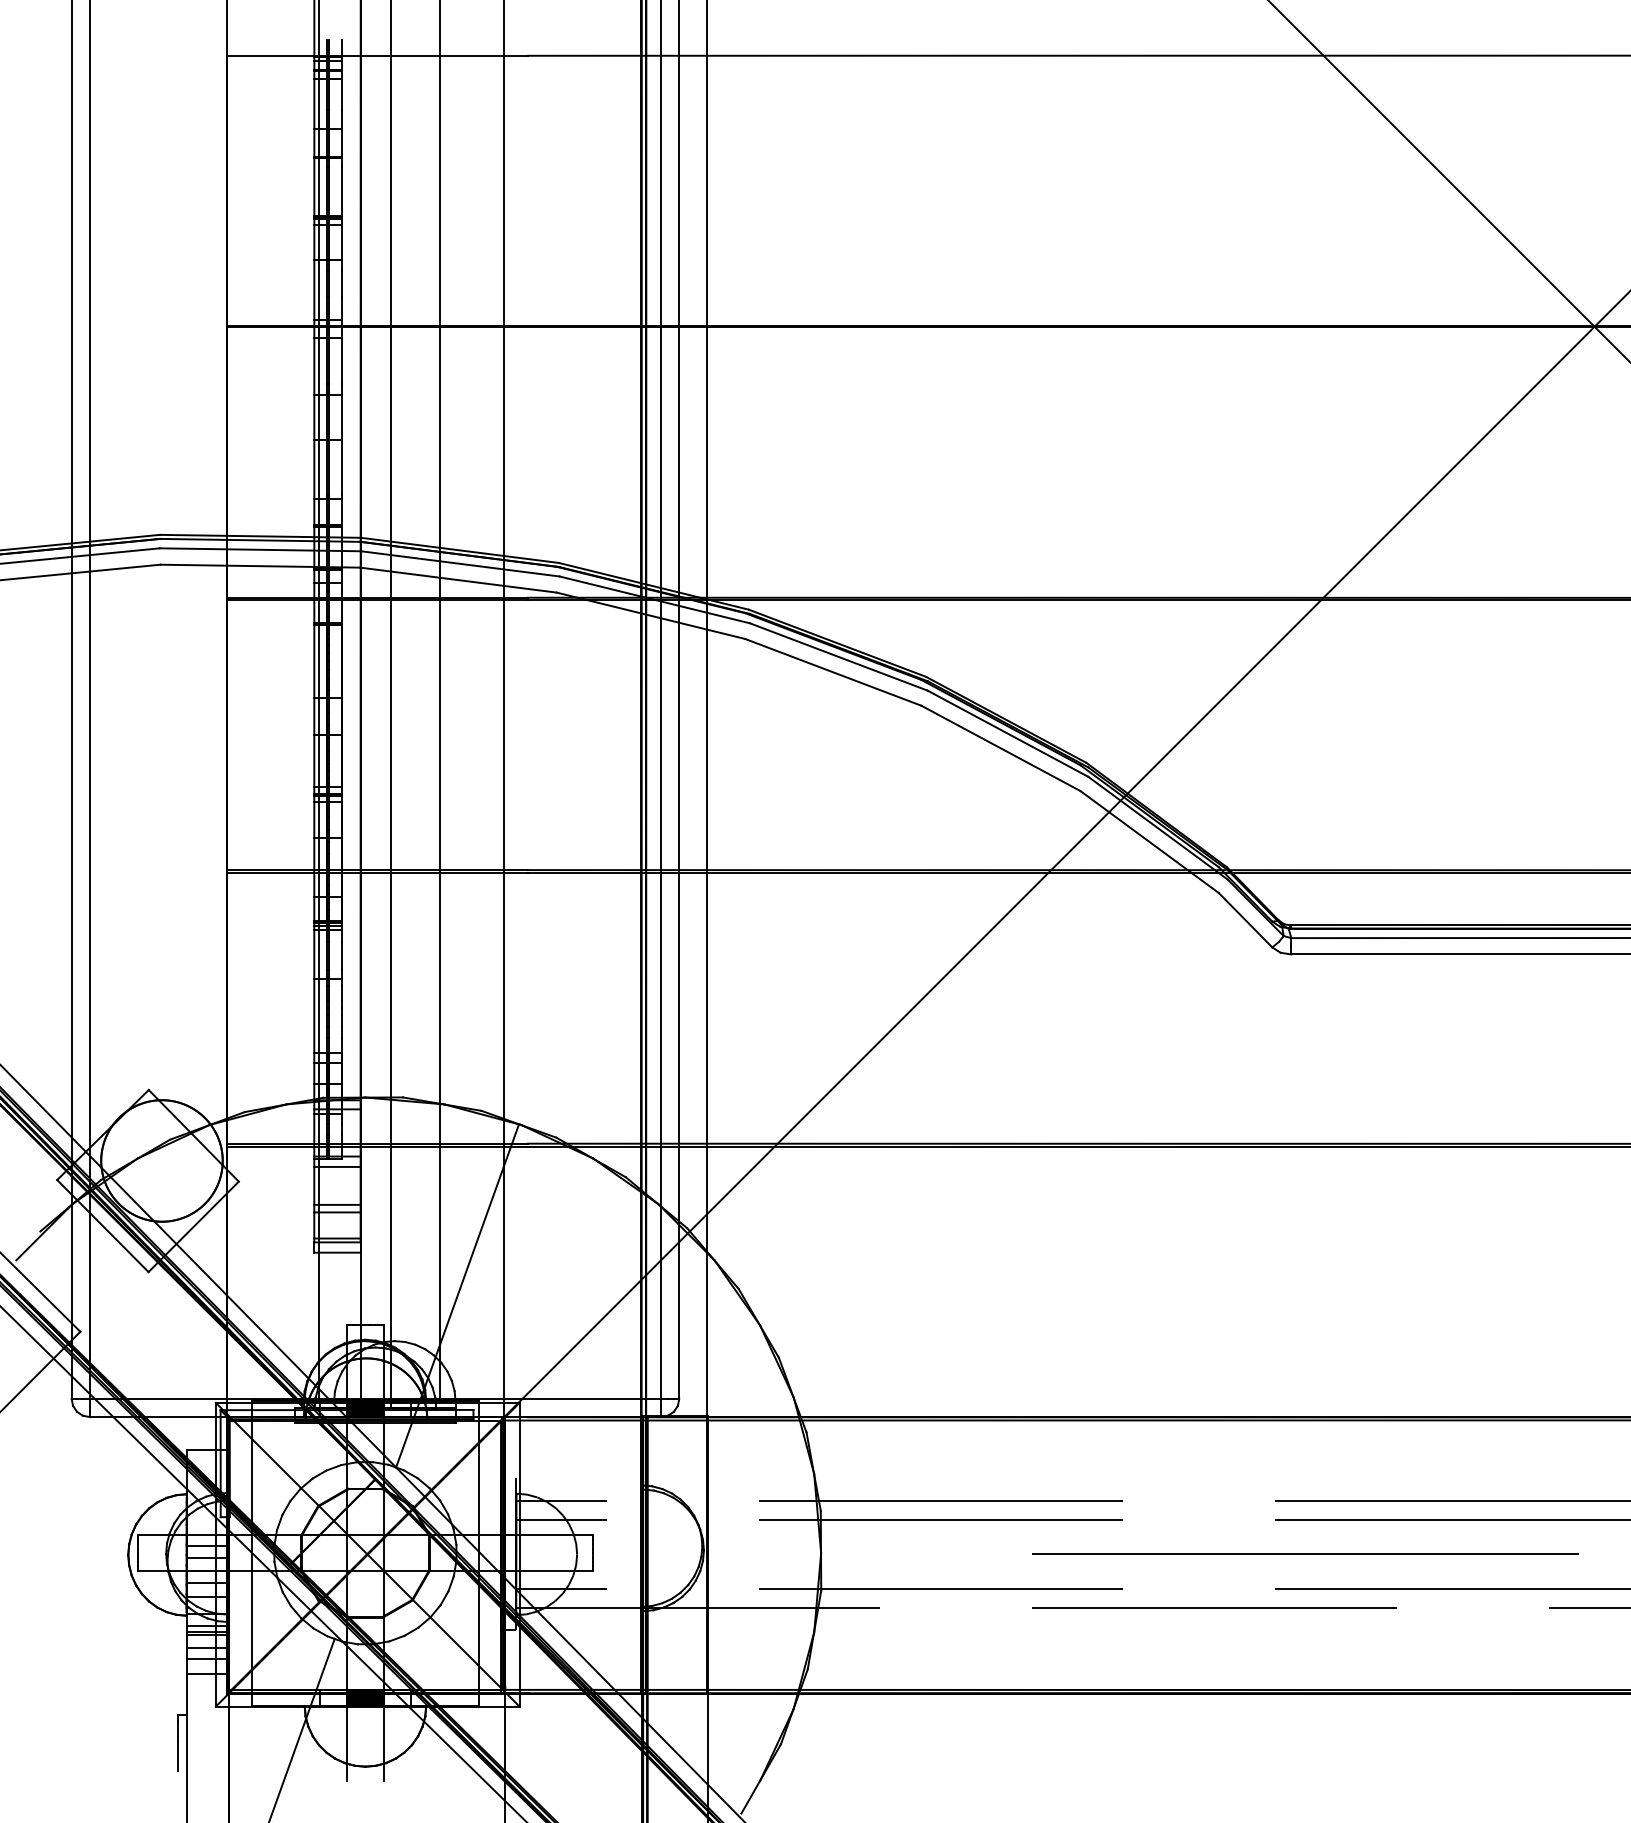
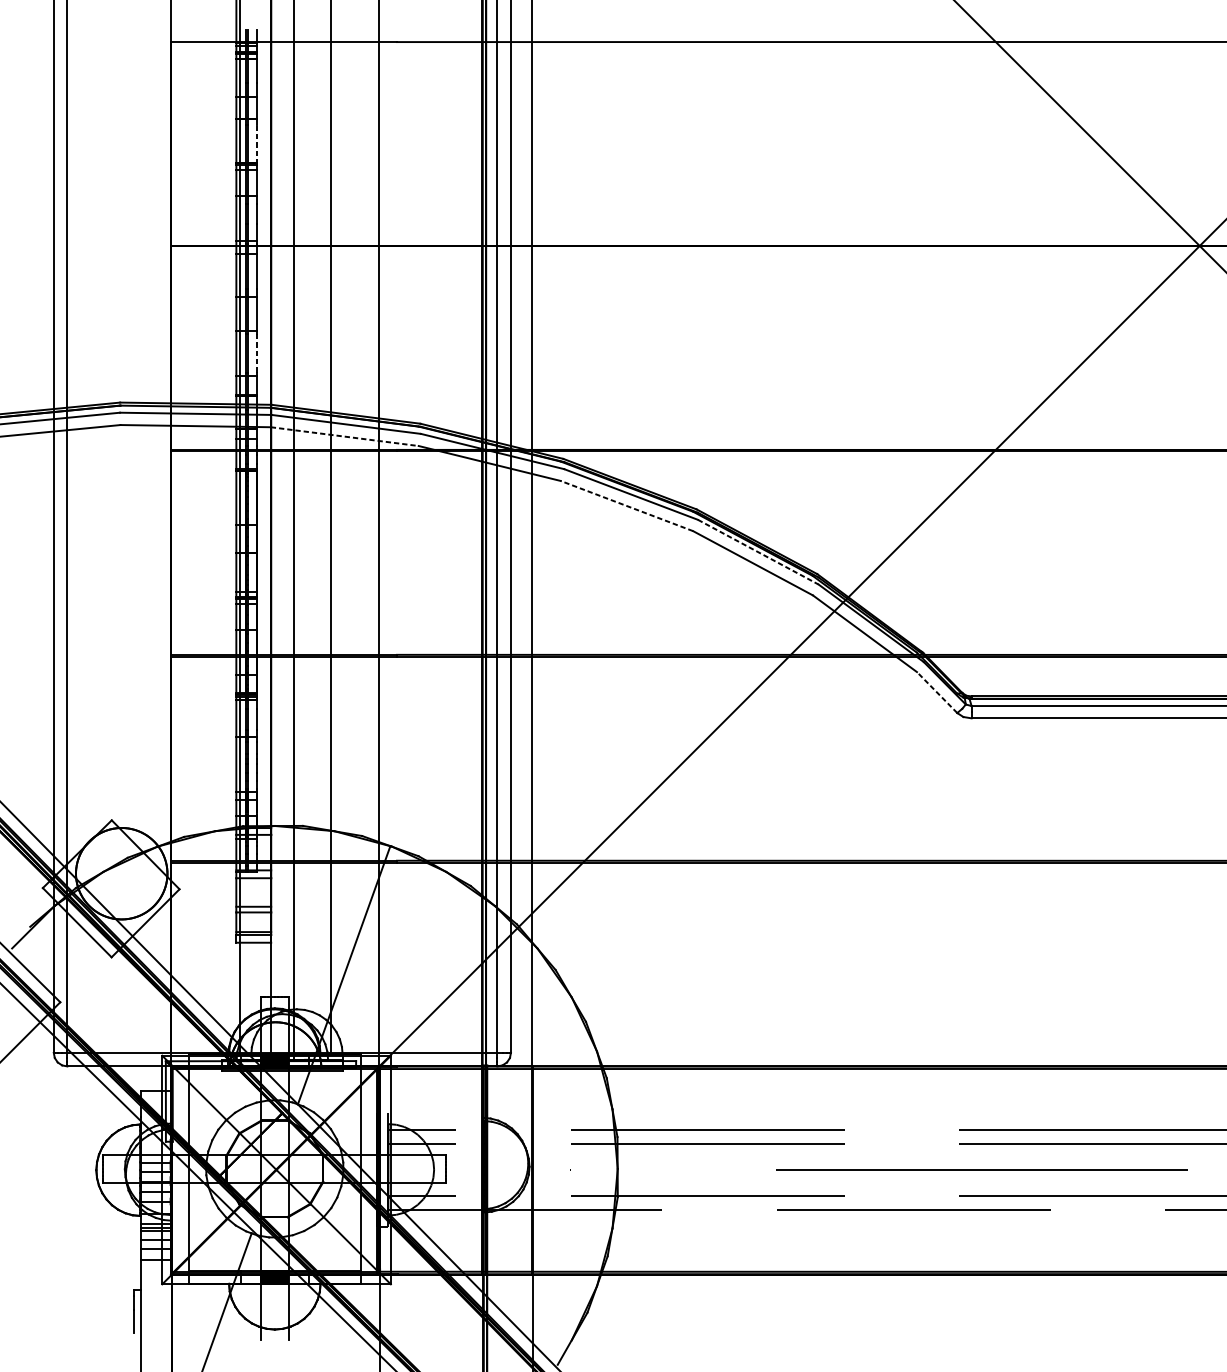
line: (341, 192) -> (256, 144), solid -> dashed
line: (341, 469) -> (256, 353), solid -> dashed
line: (458, 580) -> (344, 436), solid -> dashed
line: (832, 672) -> (626, 506), solid -> dashed
line: (1008, 733) -> (758, 552), solid -> dashed
line: (1245, 919) -> (937, 692), solid -> dashed

